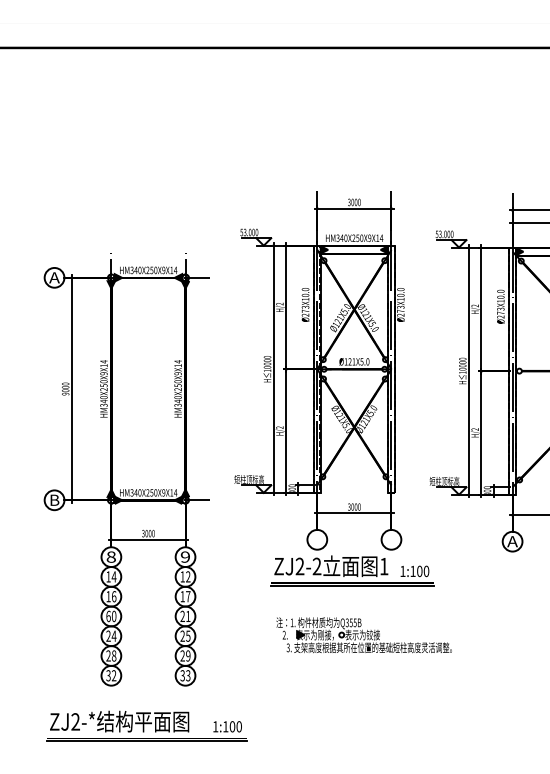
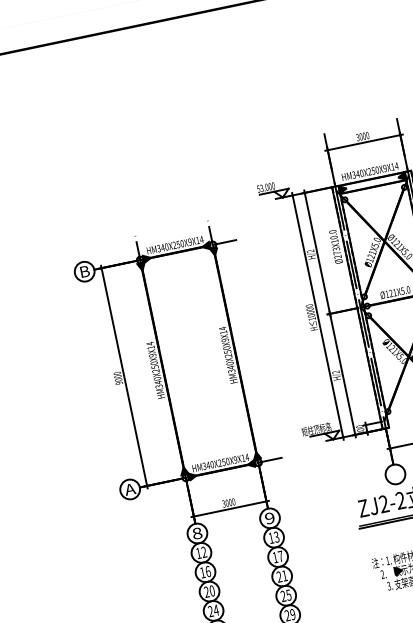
text: (54, 277) -> (84, 271), A -> B
text: (54, 499) -> (129, 488), B -> A
text: (113, 576) -> (203, 552), 14 -> 12
text: (188, 577) -> (277, 537), 12 -> 13
text: (108, 616) -> (206, 592), 60 -> 20

